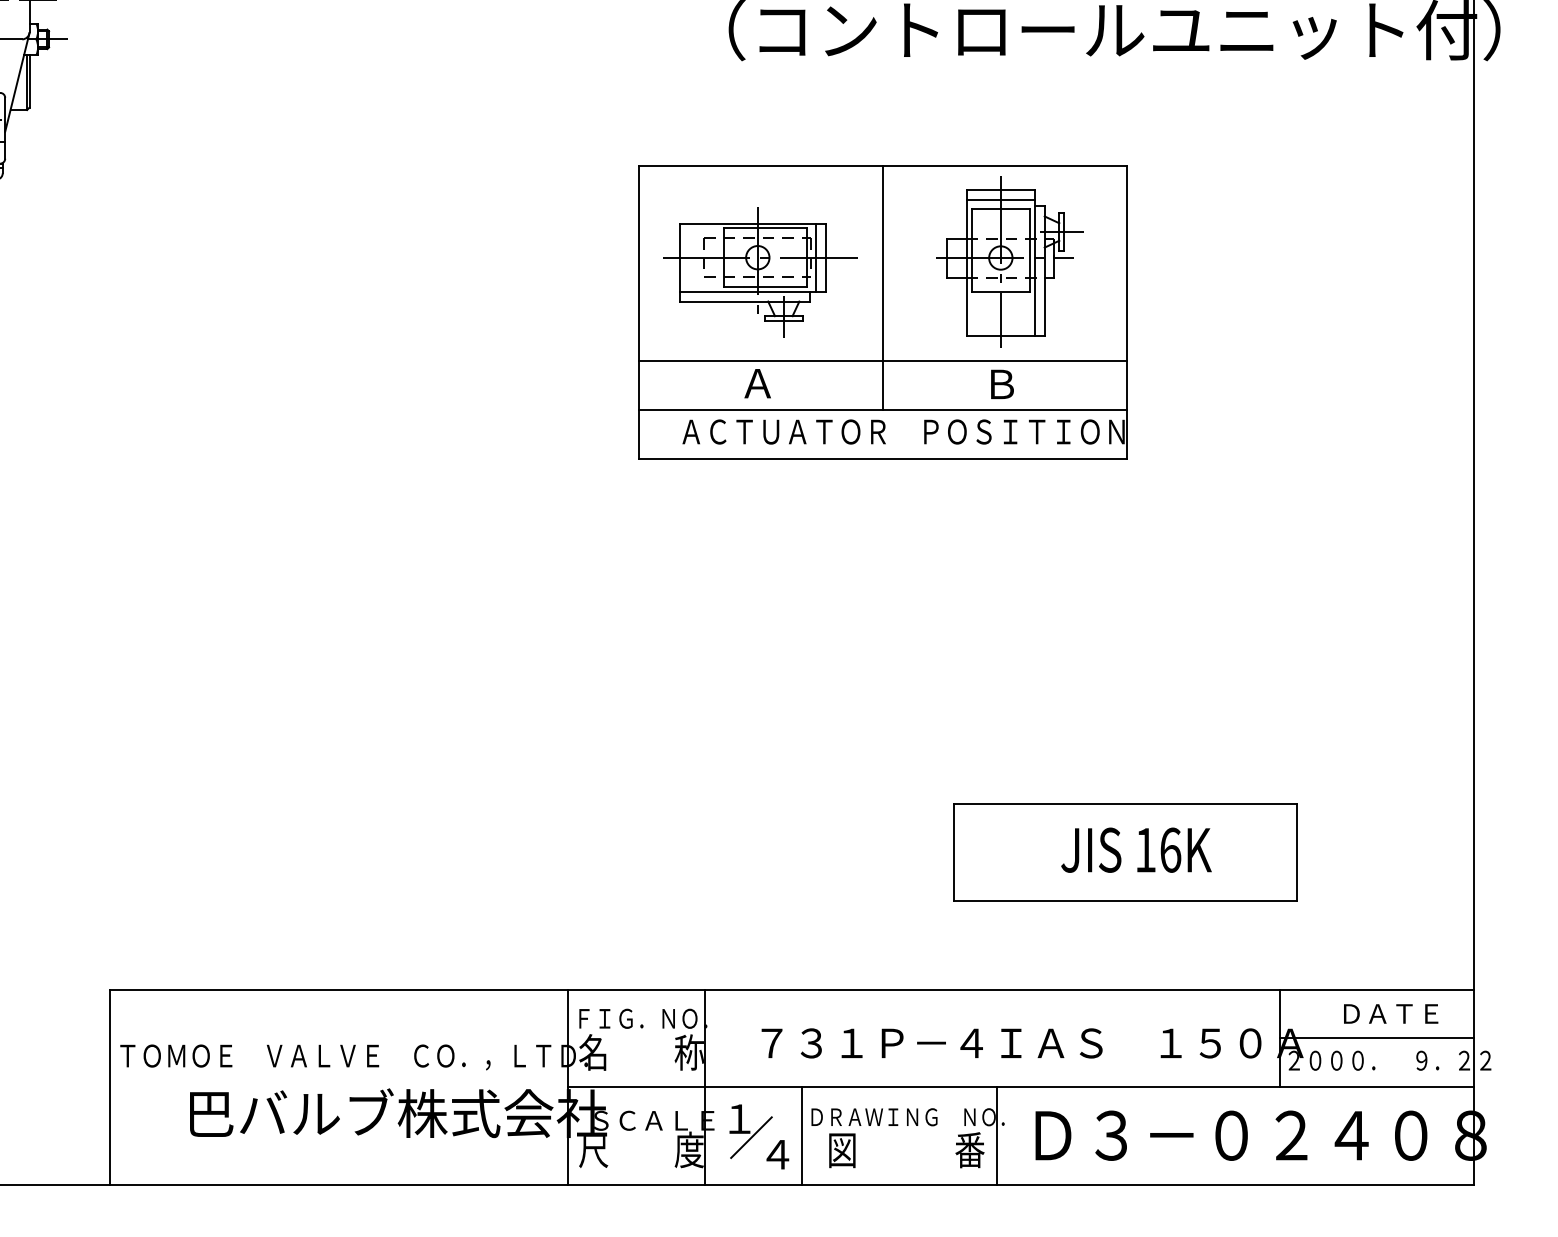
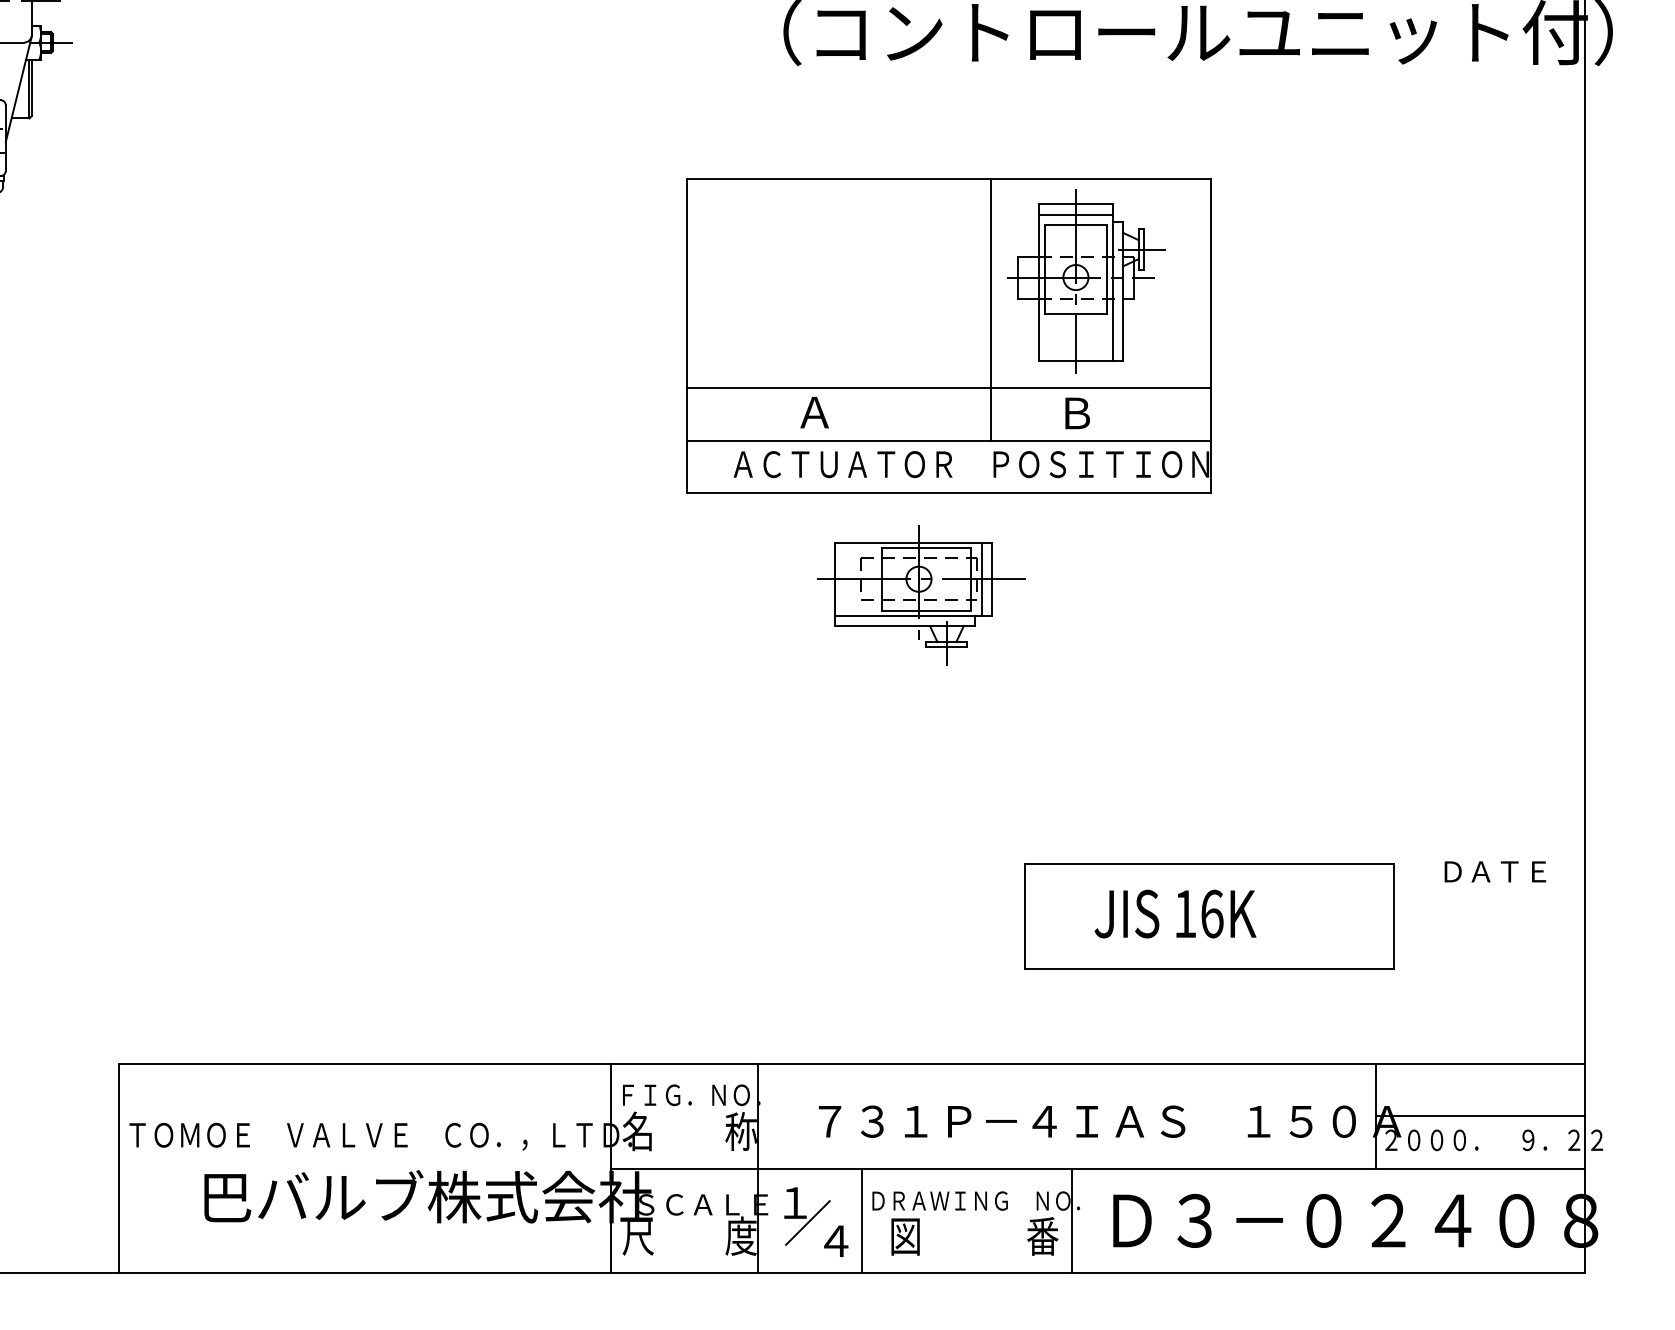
part: (760, 272) -> (921, 595), moved
line: (882, 287) -> (990, 309), moved
text: (1136, 849) -> (1175, 913), moved
text: (1391, 1013) -> (1495, 871), moved

